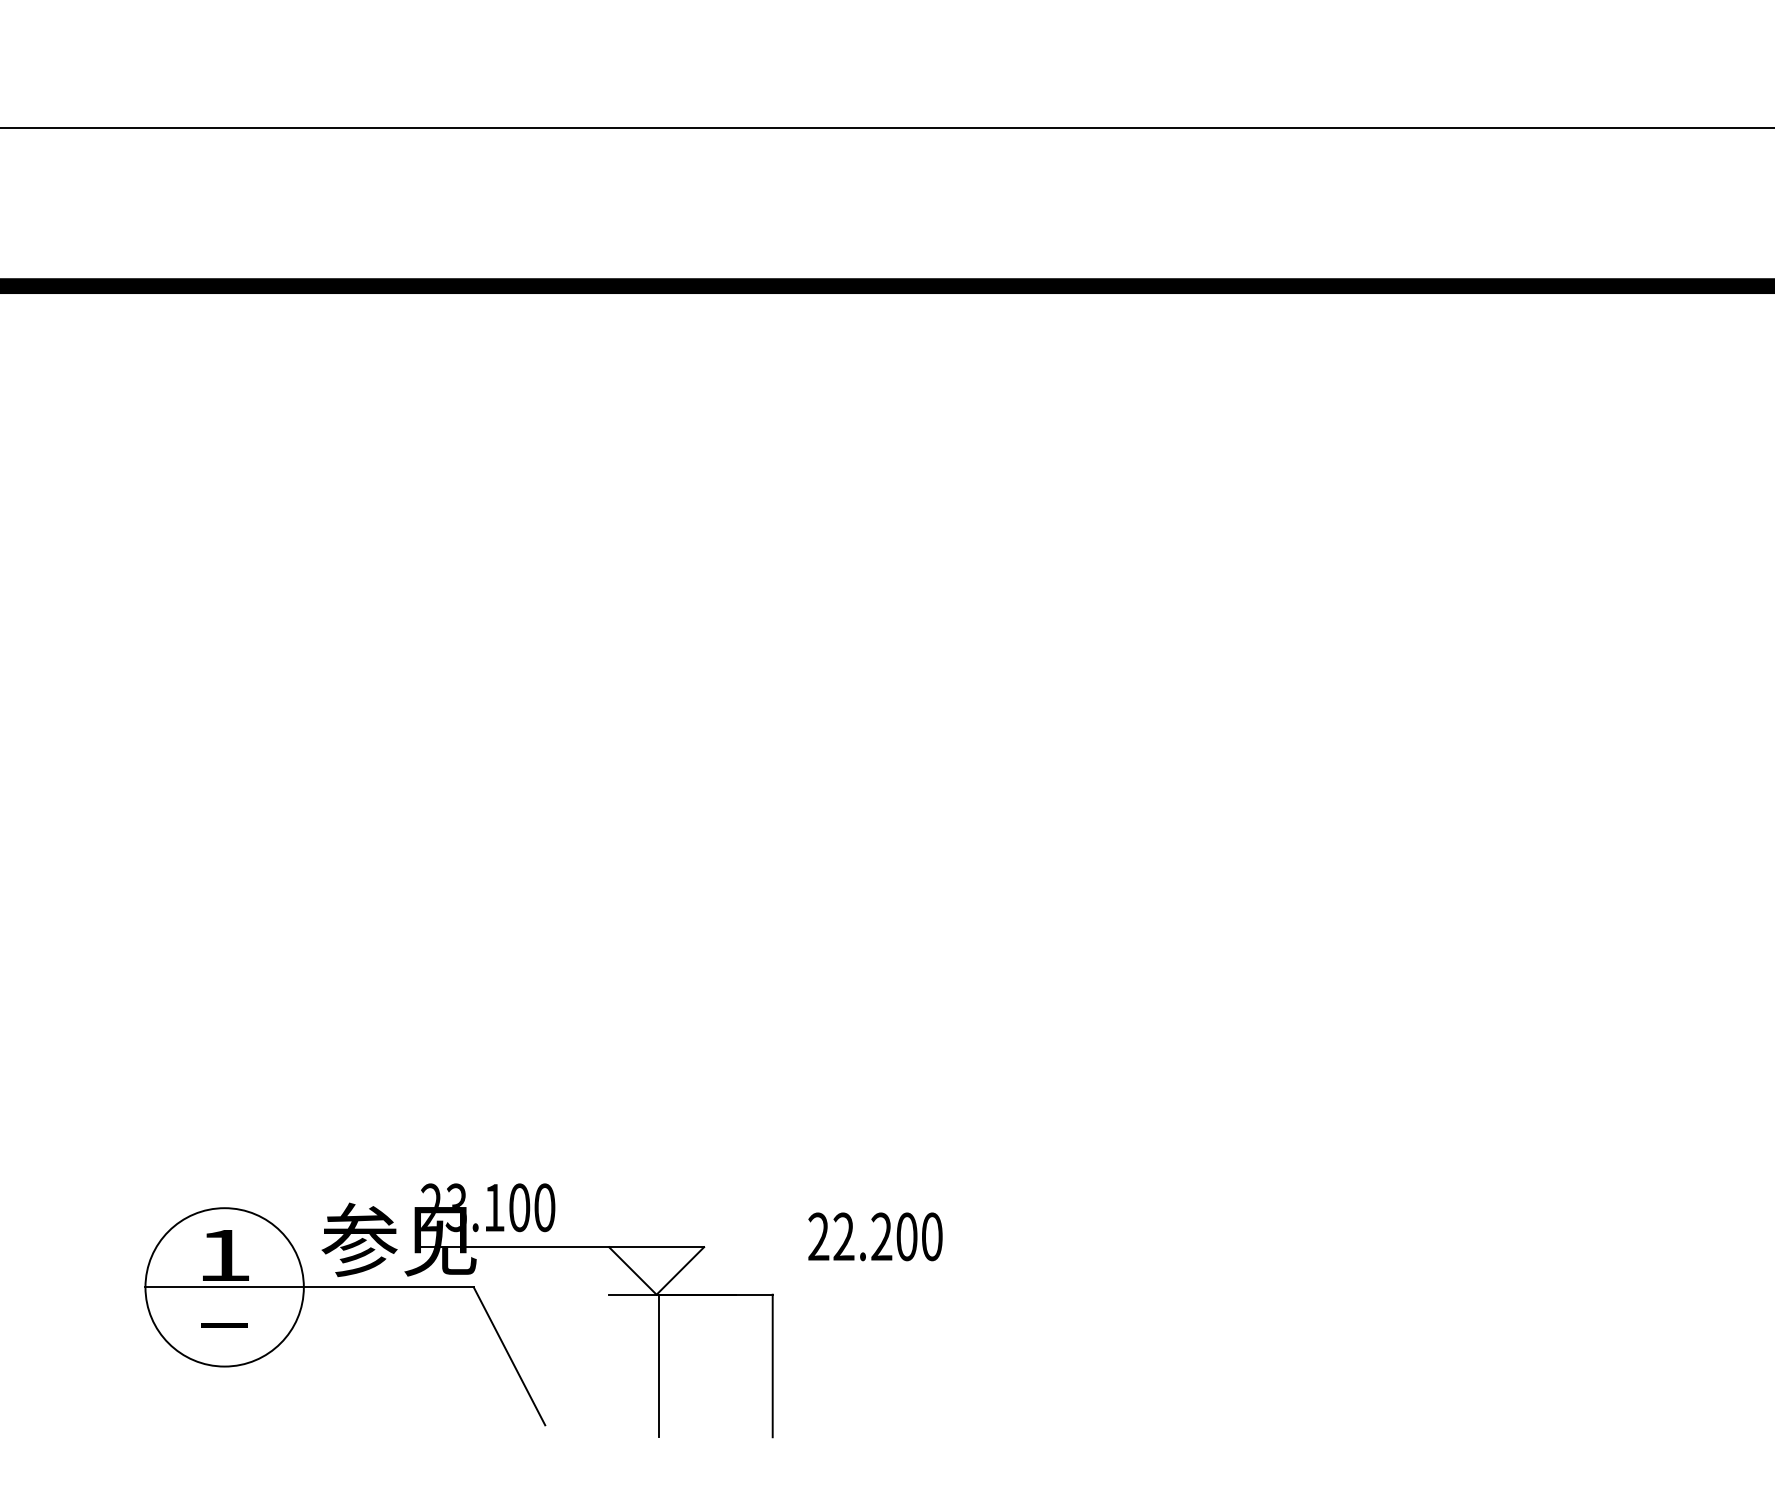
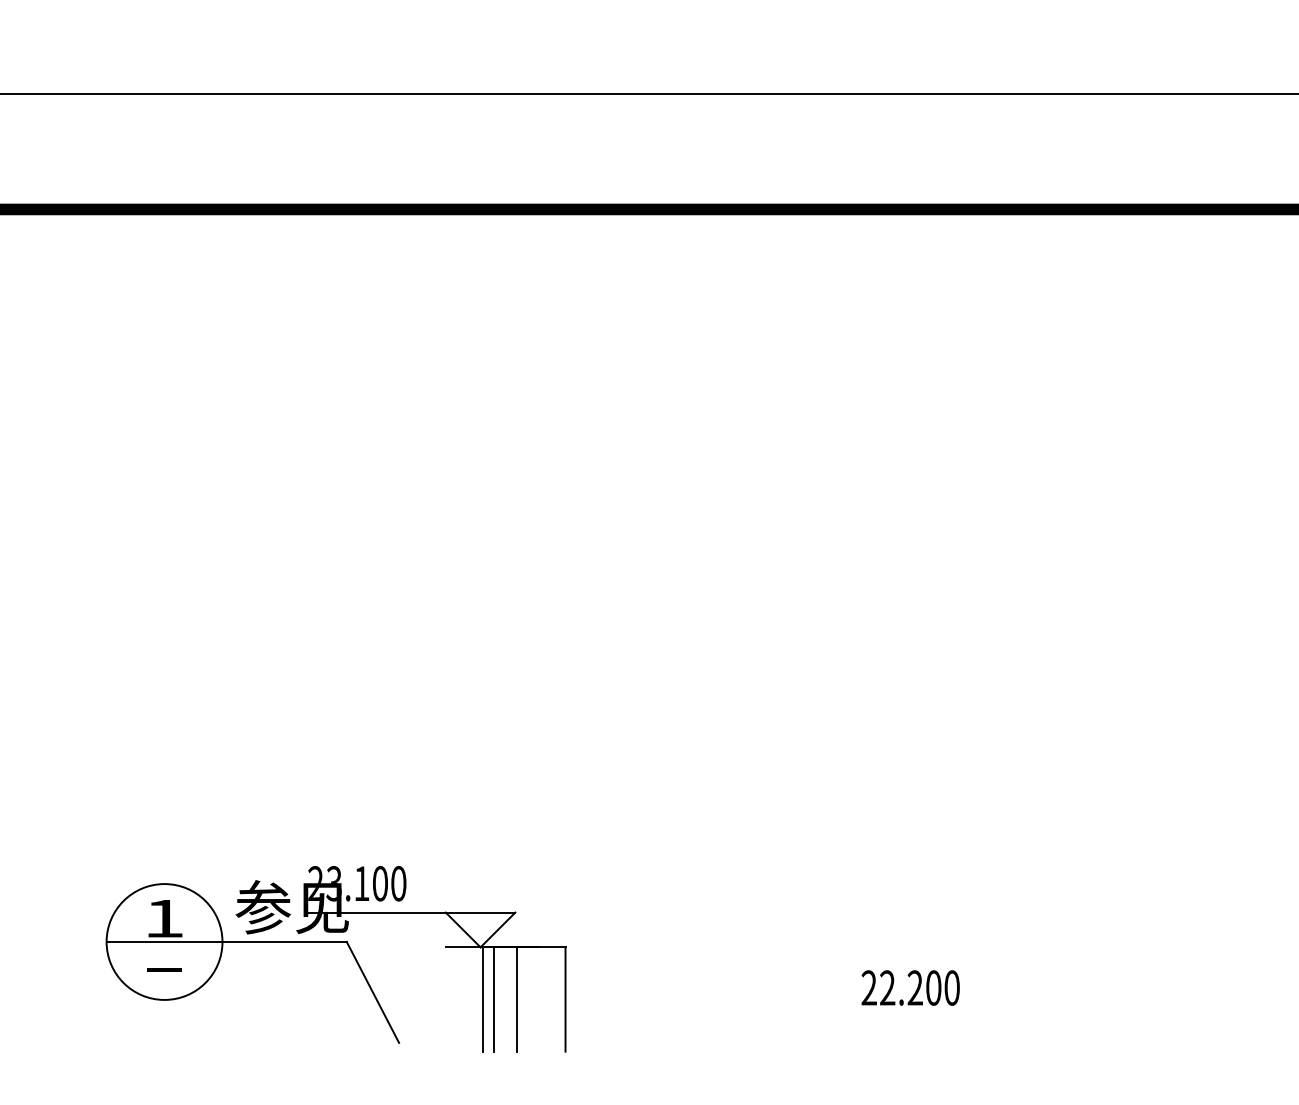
text: (875, 1236) -> (910, 987), moved
line: (675, 1365) -> (494, 999), added
line: (707, 1365) -> (517, 999), added

